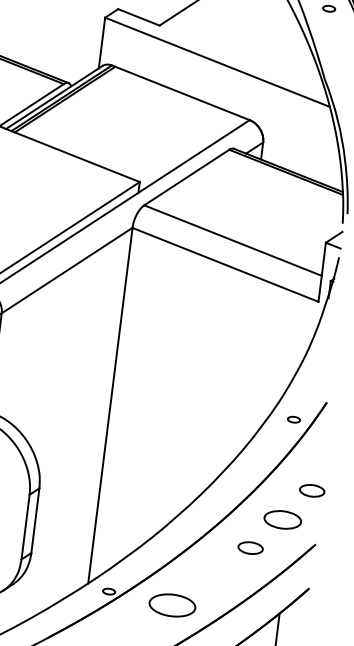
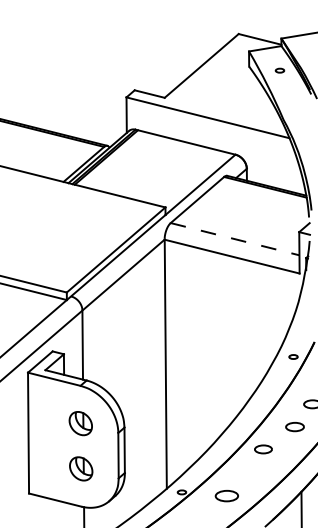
line: (233, 241) -> (235, 239), solid -> dashed
part: (282, 519) -> (294, 426), size x0.7
part: (250, 548) -> (263, 449), moved
part: (172, 604) -> (226, 495), size x0.7

